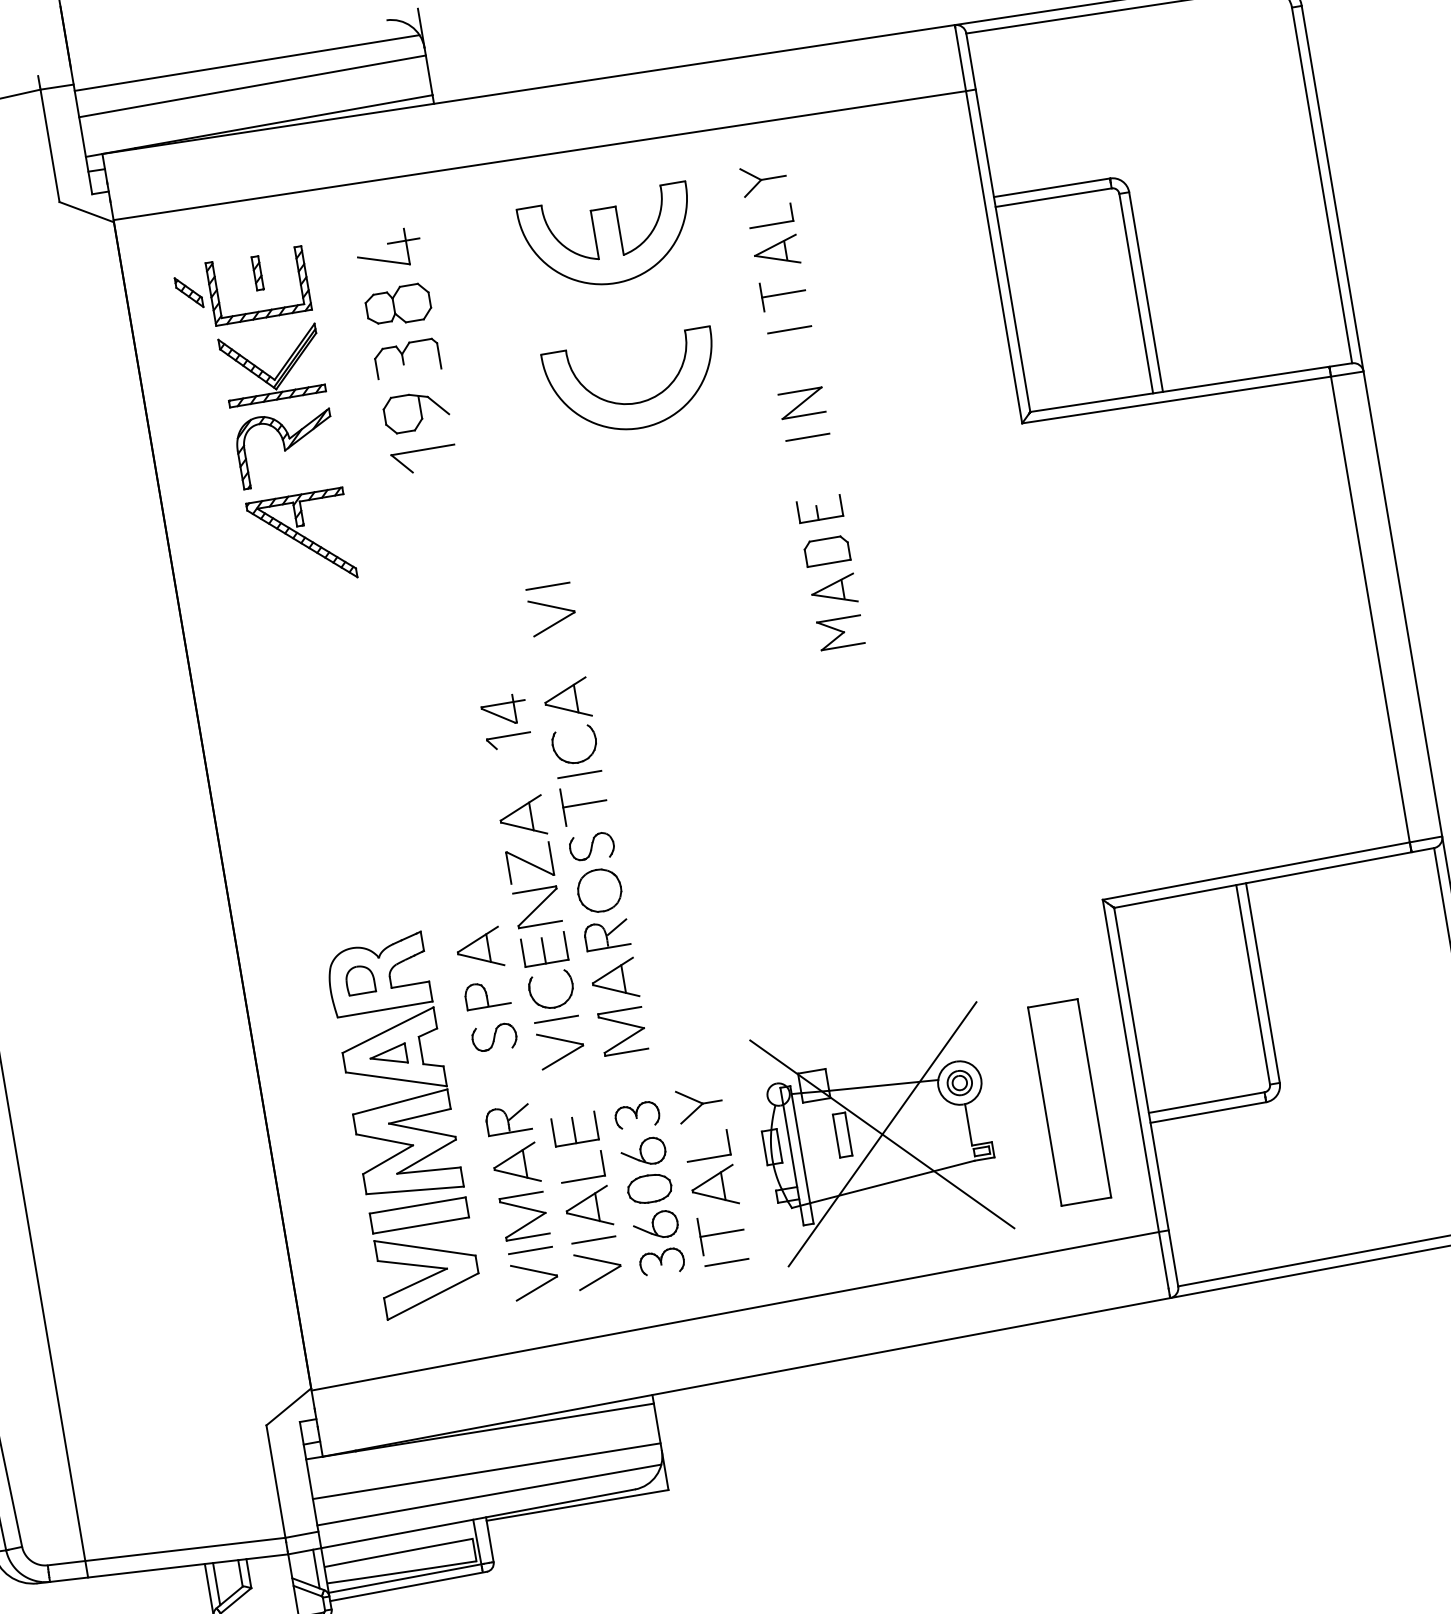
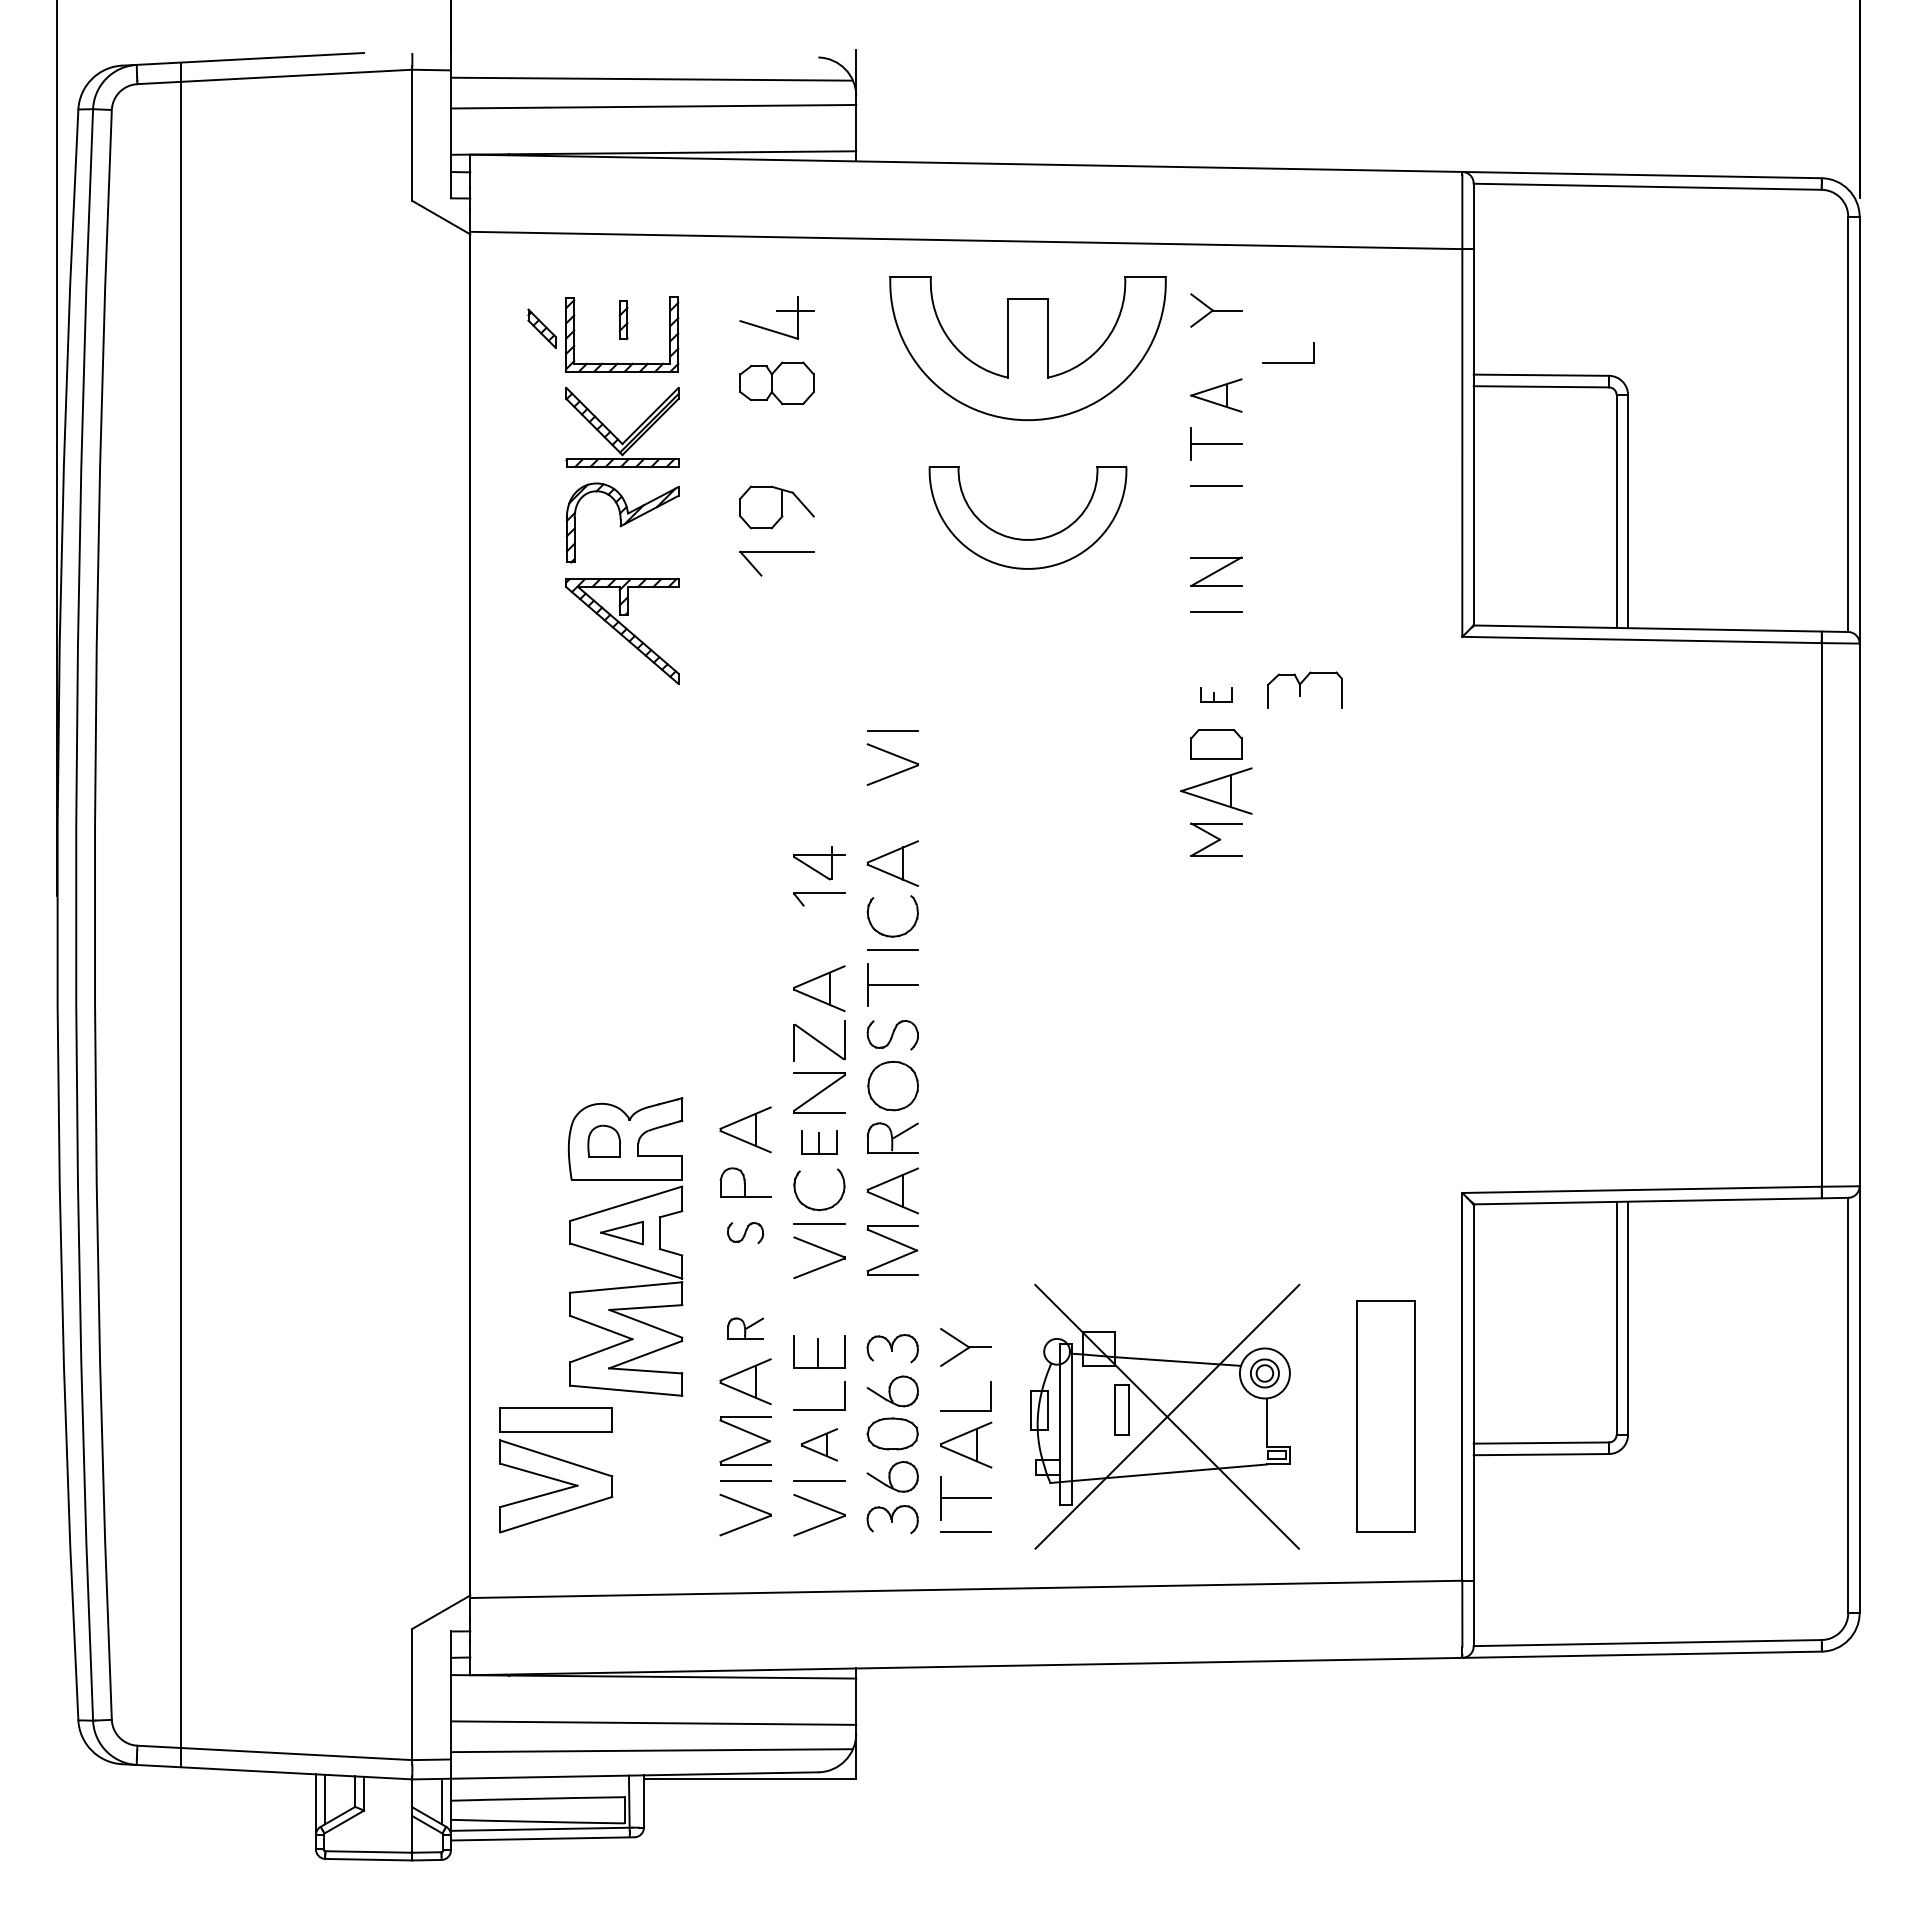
part: (771, 223) -> (1288, 362), moved
part: (607, 239) -> (1027, 348), size x1.4
part: (406, 357) -> (1304, 689), moved
part: (819, 508) -> (1216, 694), size x0.6
part: (833, 590) -> (1216, 790), size x1.4
part: (544, 948) -> (819, 1141), size x0.7
part: (494, 1037) -> (745, 1232), size x0.7
part: (508, 1119) -> (745, 1328), size x0.7
part: (588, 1208) -> (819, 1444), size x0.7
part: (426, 1258) -> (556, 1470), moved

